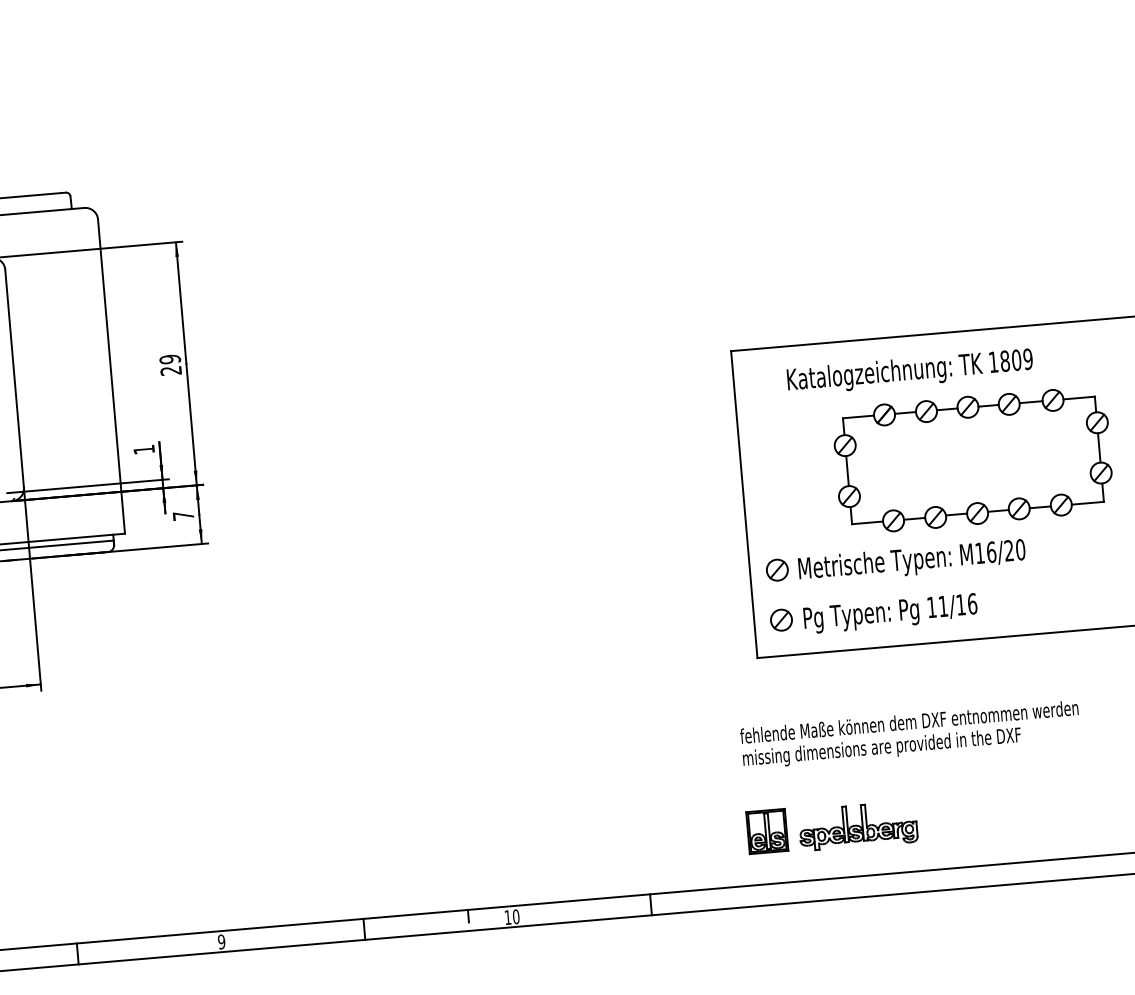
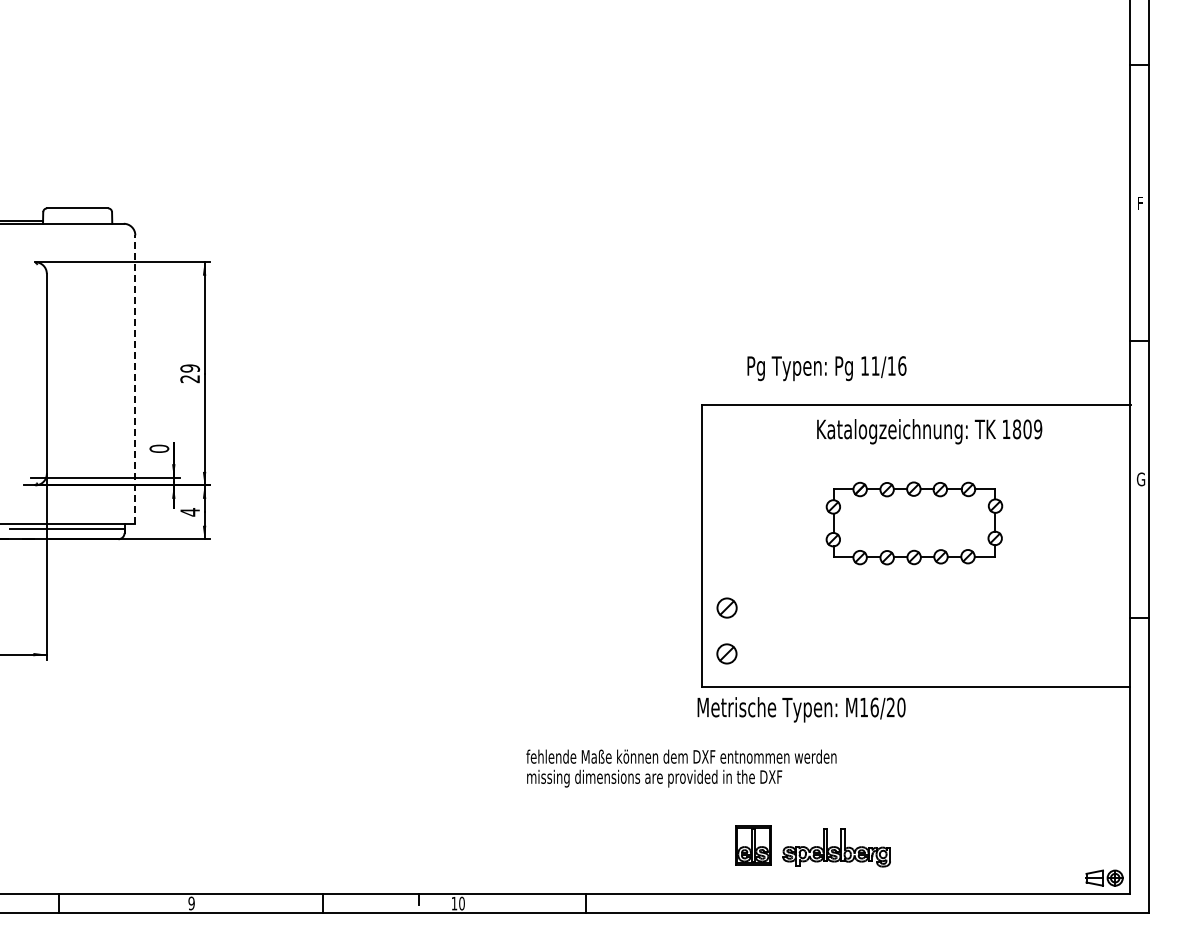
text: (910, 371) -> (929, 431), moved
line: (111, 376) -> (135, 379), solid -> dashed
text: (144, 449) -> (159, 448), 1 -> 0
part: (973, 460) -> (914, 523), size x0.7
text: (182, 516) -> (189, 512), 7 -> 4
text: (912, 561) -> (801, 709), moved
text: (890, 613) -> (826, 368), moved
text: (910, 734) -> (681, 768), moved
part: (831, 827) -> (812, 846), moved

